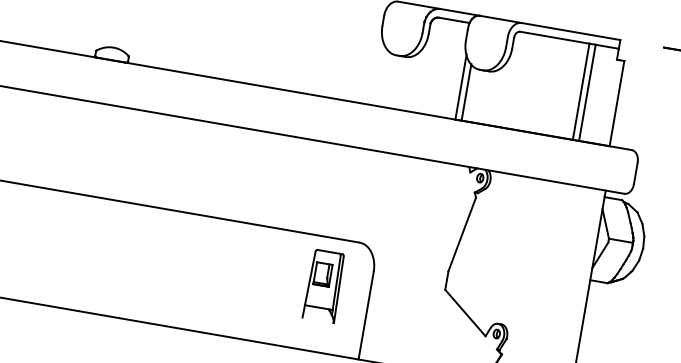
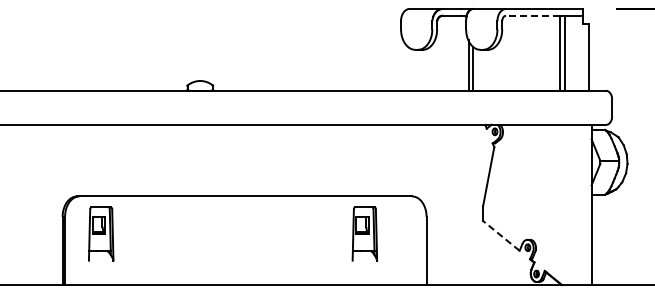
line: (555, 37) -> (533, 15), solid -> dashed
part: (323, 285) -> (364, 233), moved
line: (465, 312) -> (501, 235), solid -> dashed

